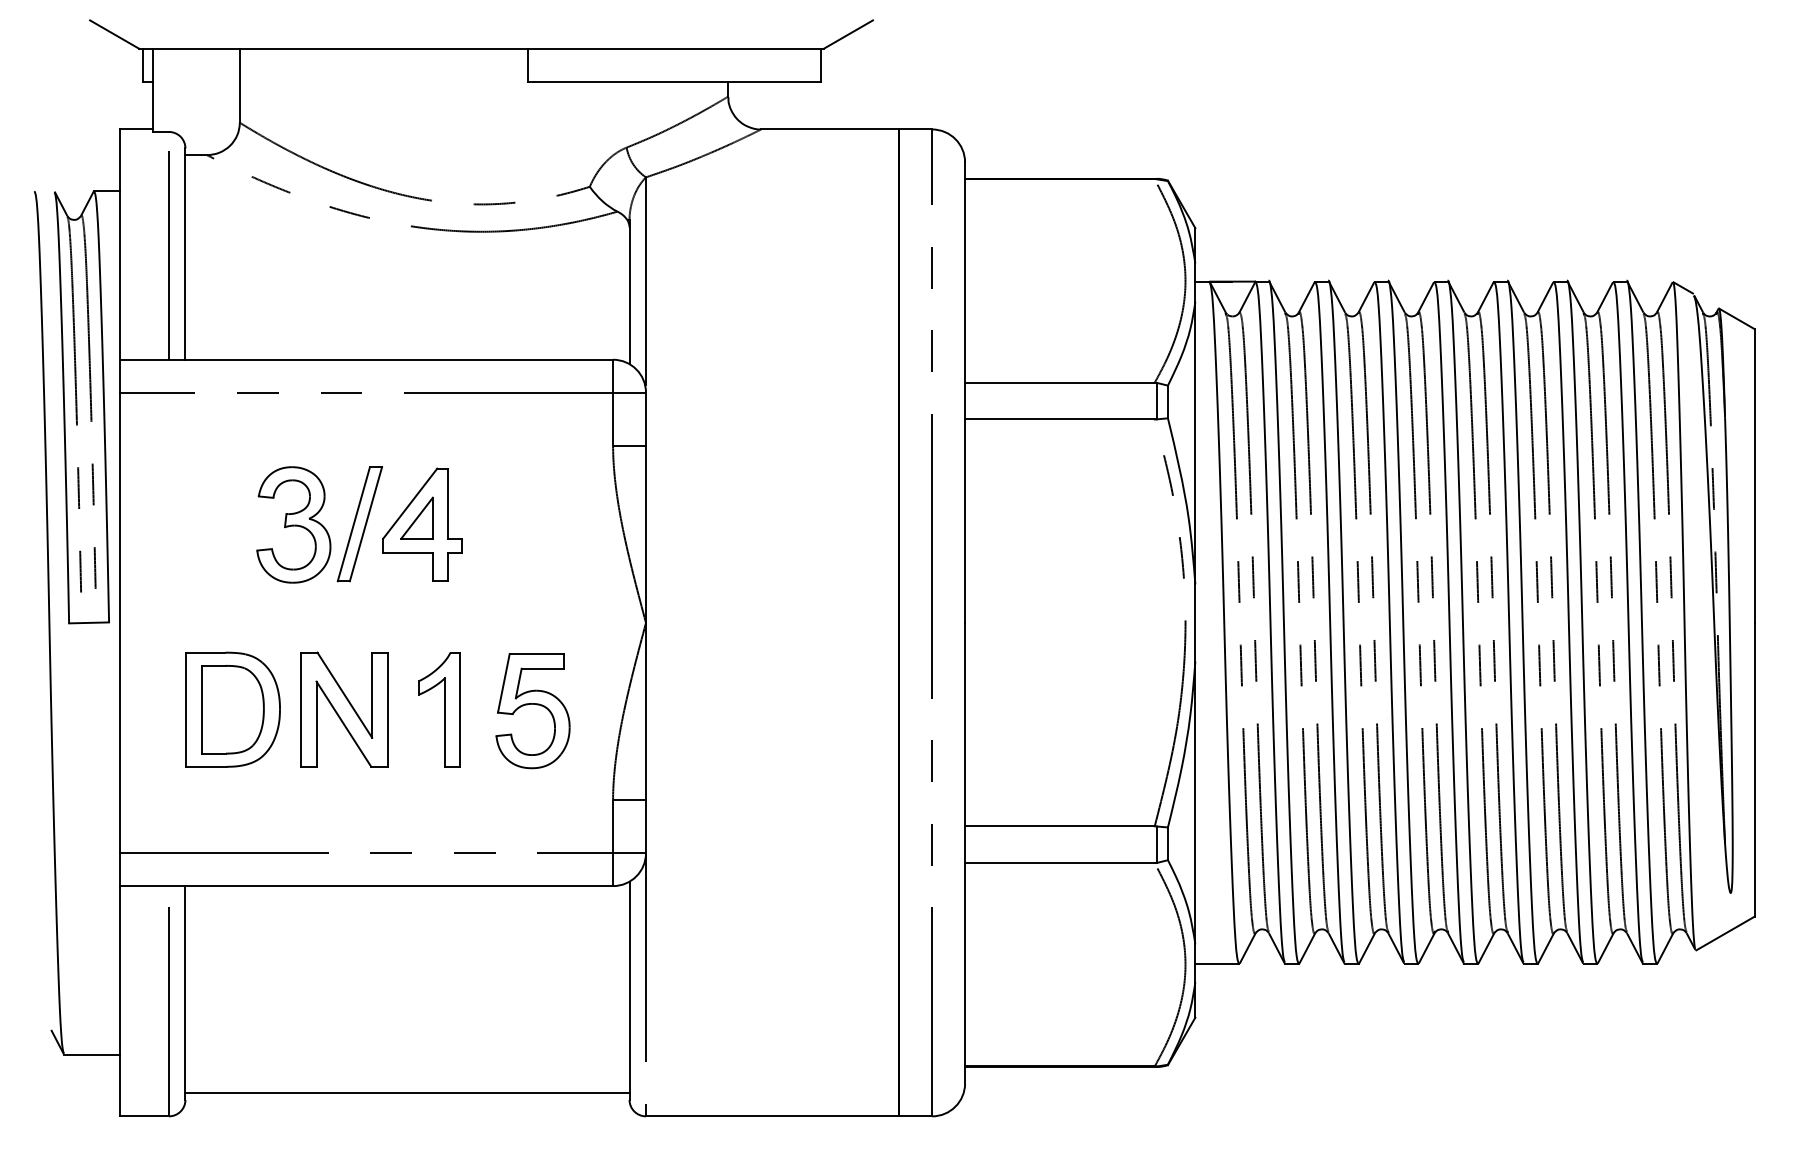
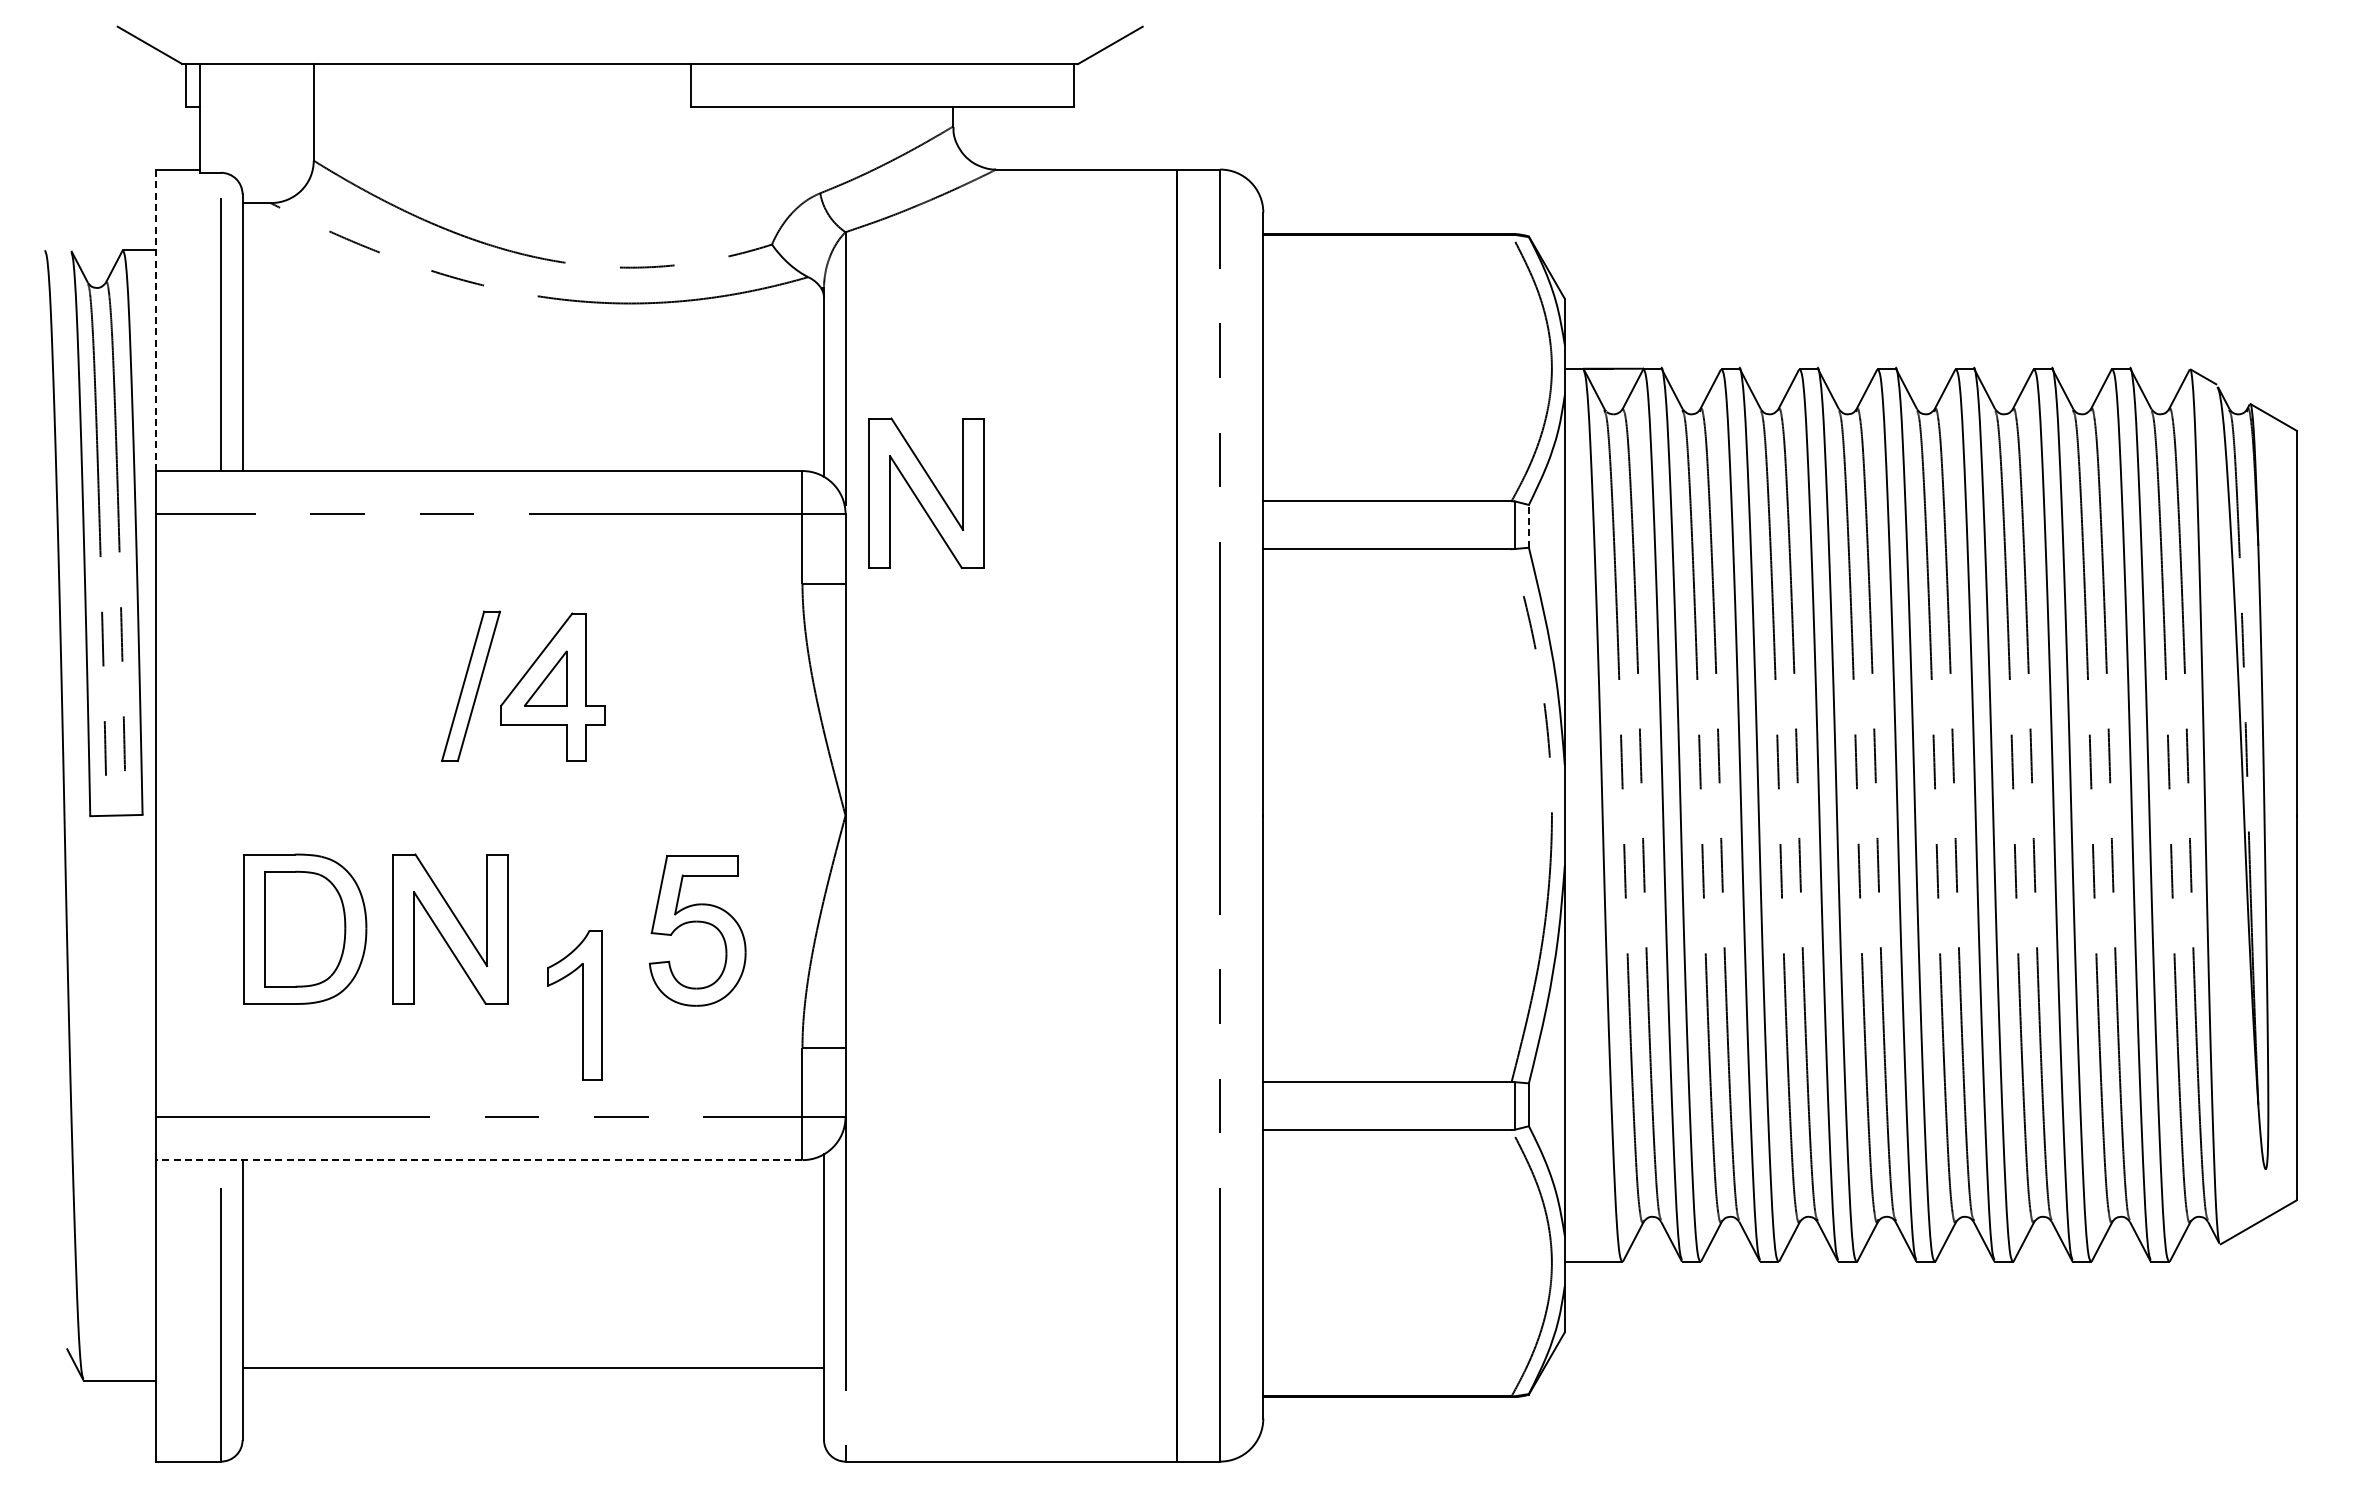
line: (119, 244) -> (156, 320), solid -> dashed
part: (707, 376) -> (926, 492), added
line: (1167, 401) -> (1528, 525), solid -> dashed
part: (293, 524) -> (384, 686), removed
part: (445, 709) -> (582, 1005), moved
line: (365, 886) -> (478, 1160), solid -> dashed
line: (407, 1093) -> (533, 1368), moved

